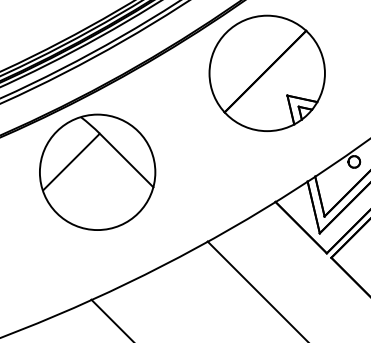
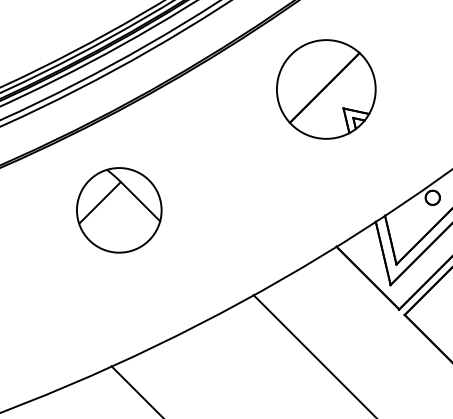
part: (266, 72) -> (325, 88), size x0.7
part: (97, 171) -> (118, 209), size x0.6

